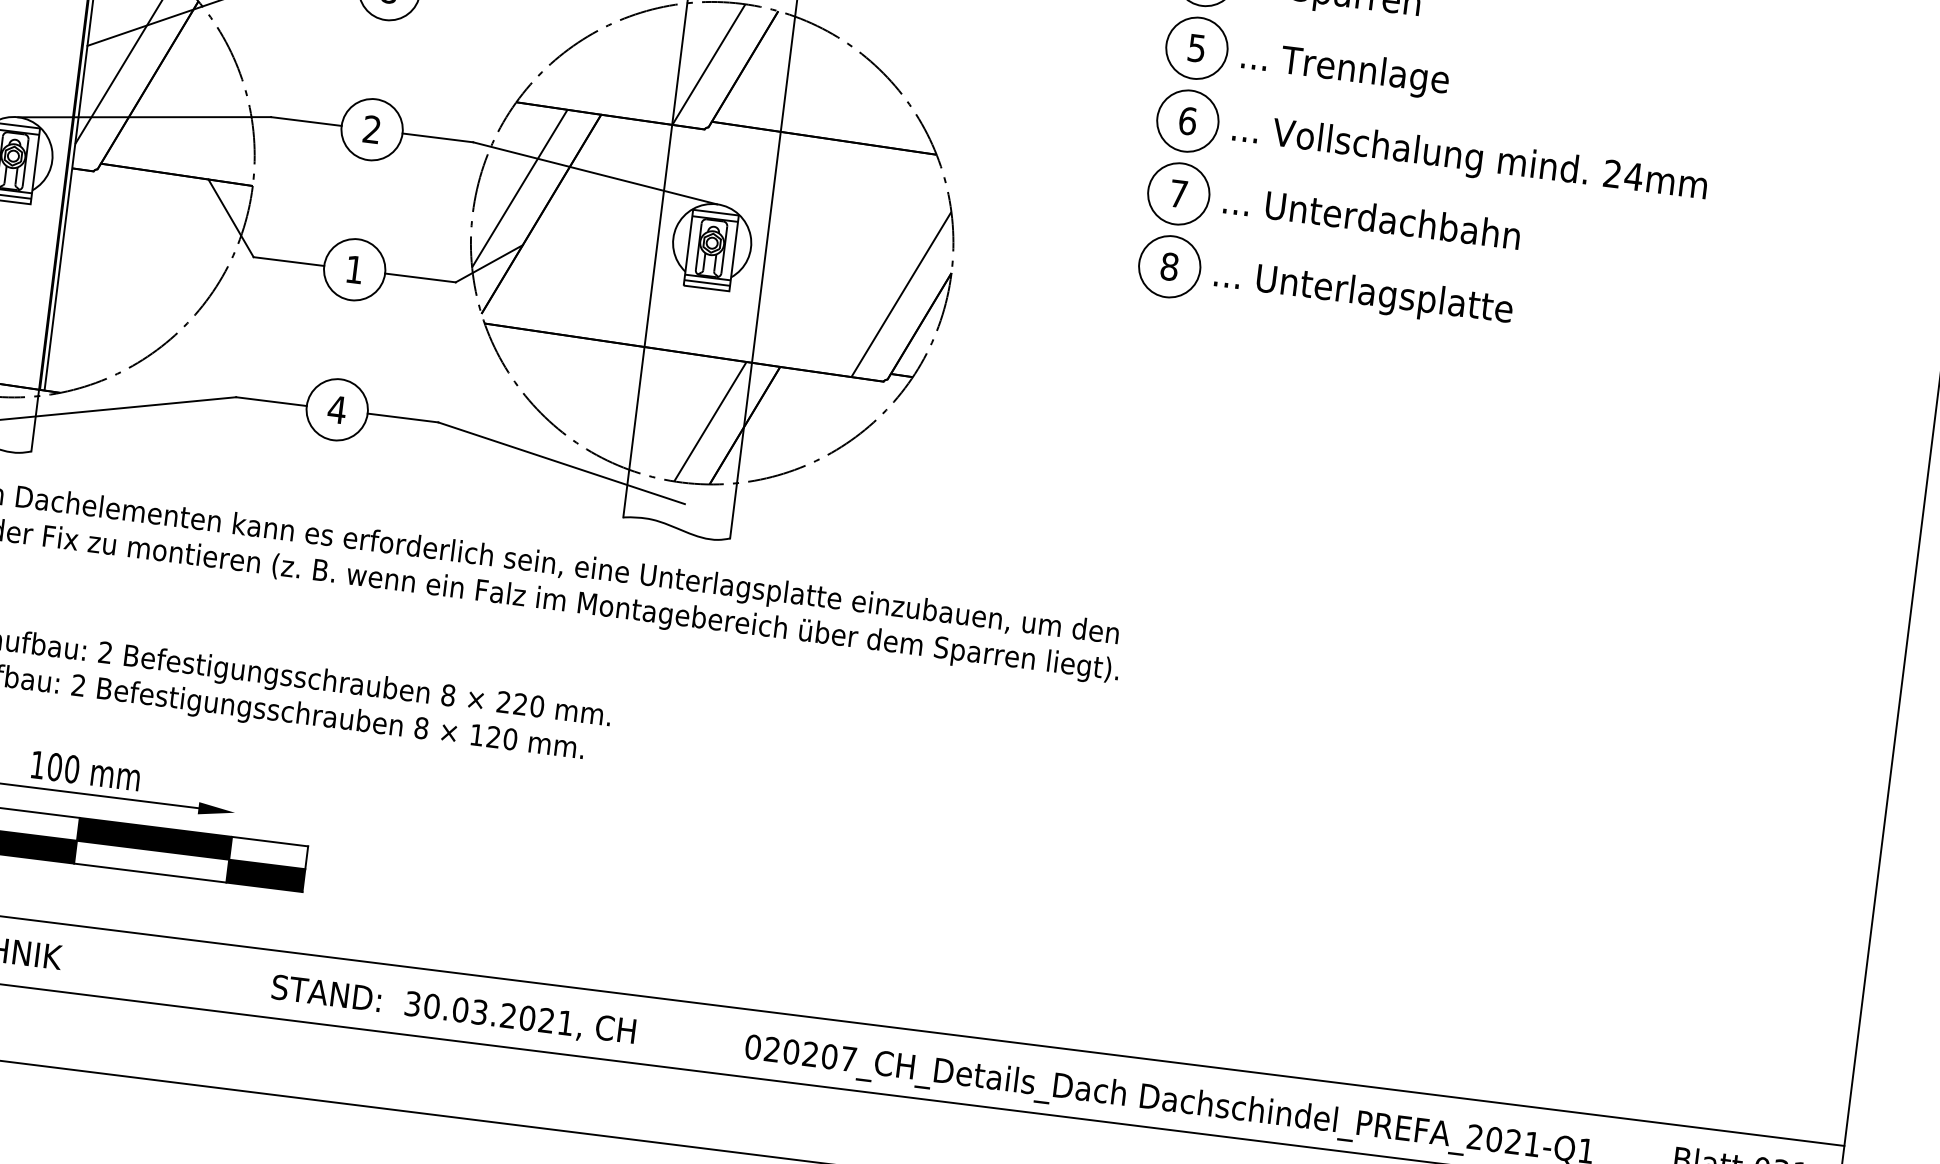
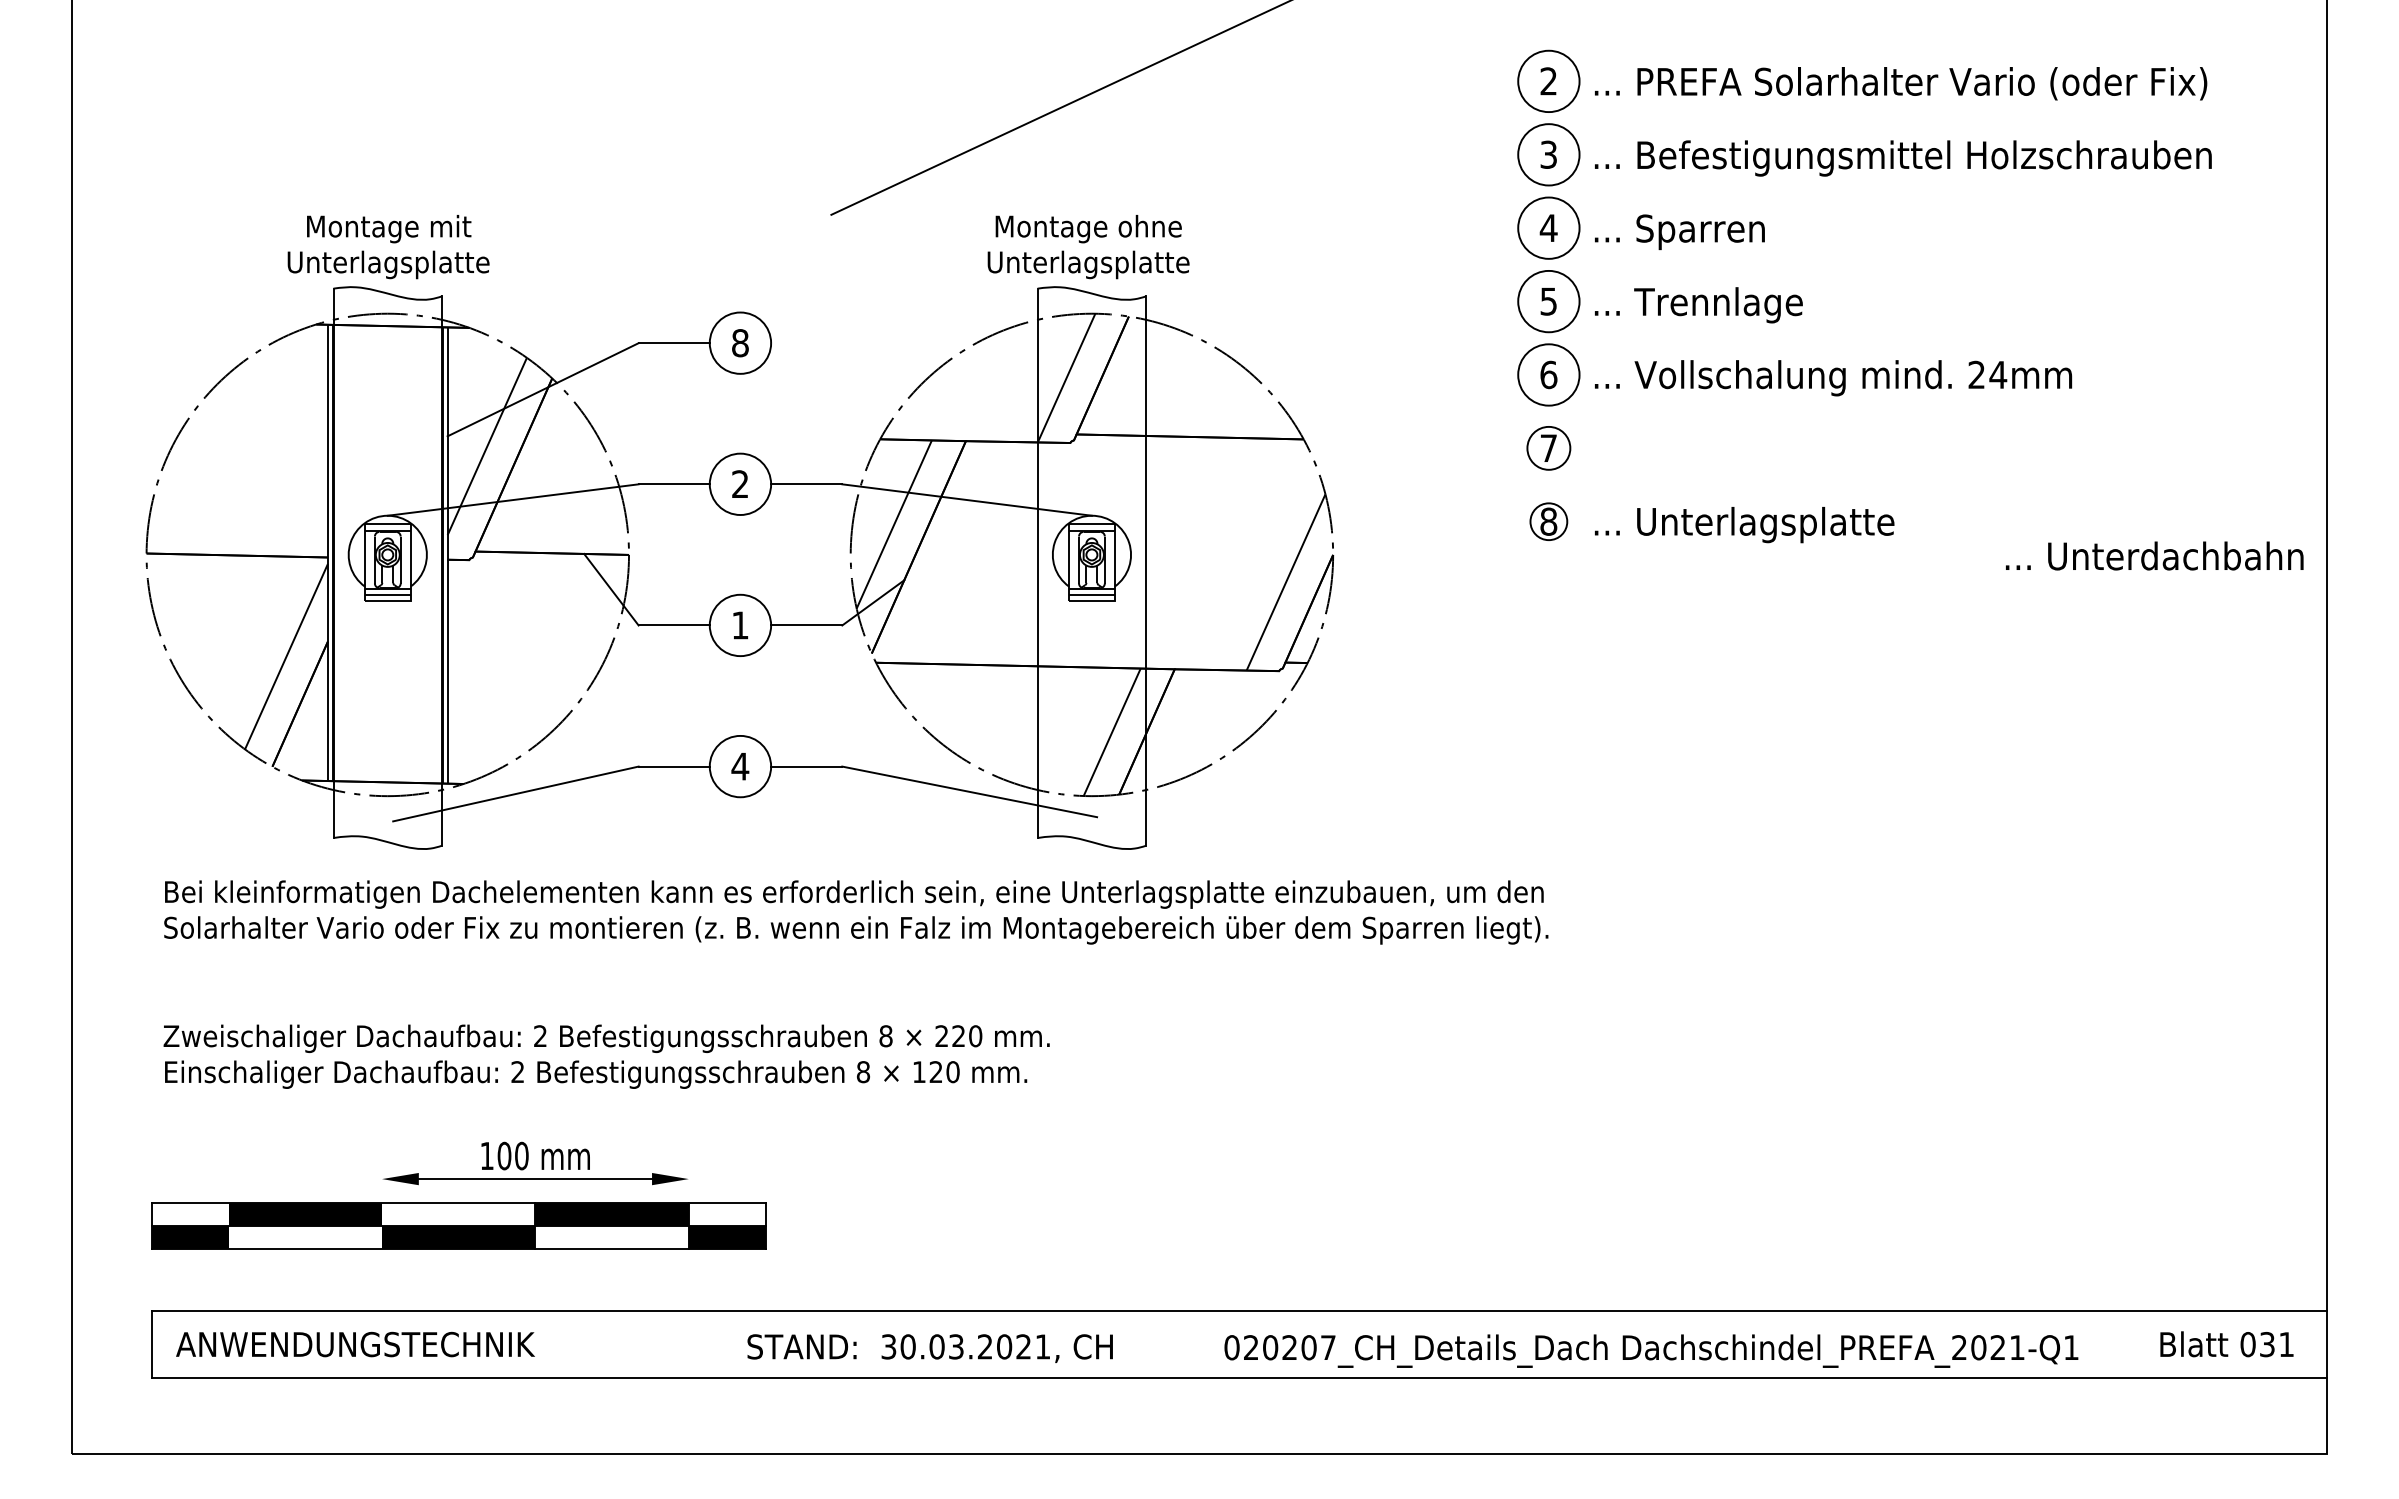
circle: (1178, 194) -> (1548, 448), size x0.7
text: (1372, 217) -> (2154, 555), moved
circle: (1169, 266) -> (1548, 521), size x0.6

